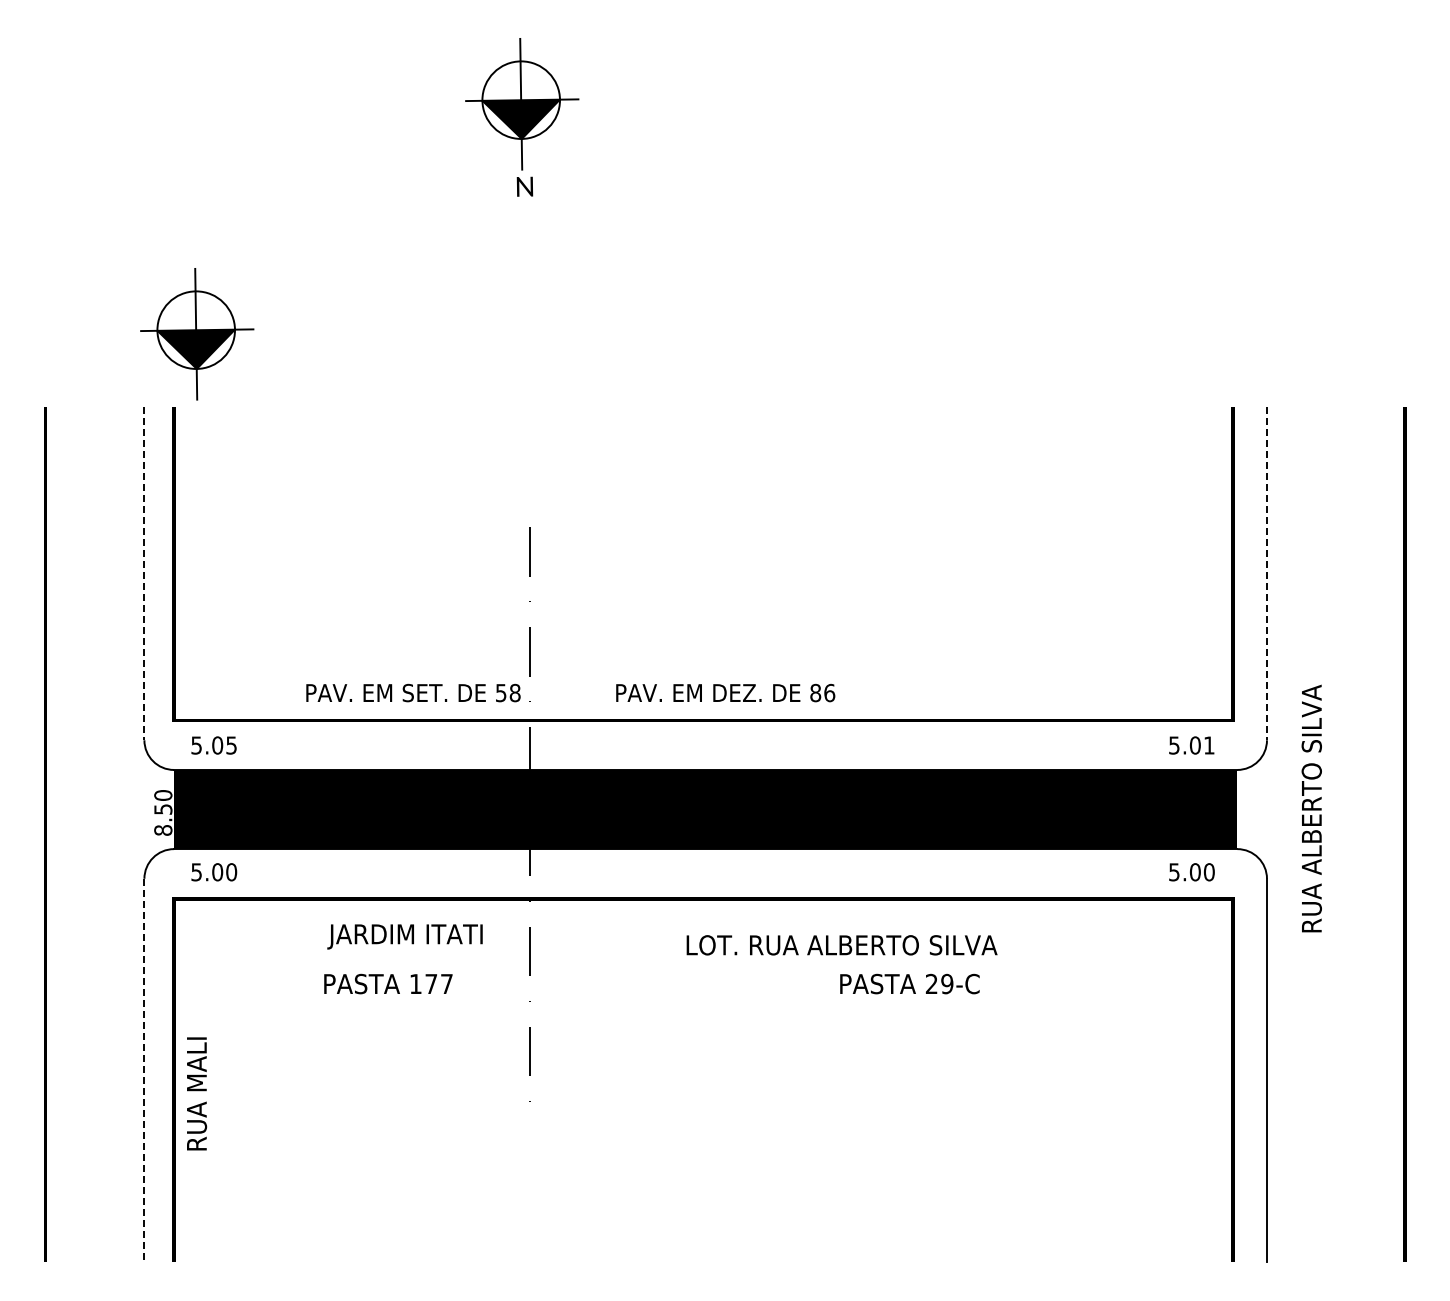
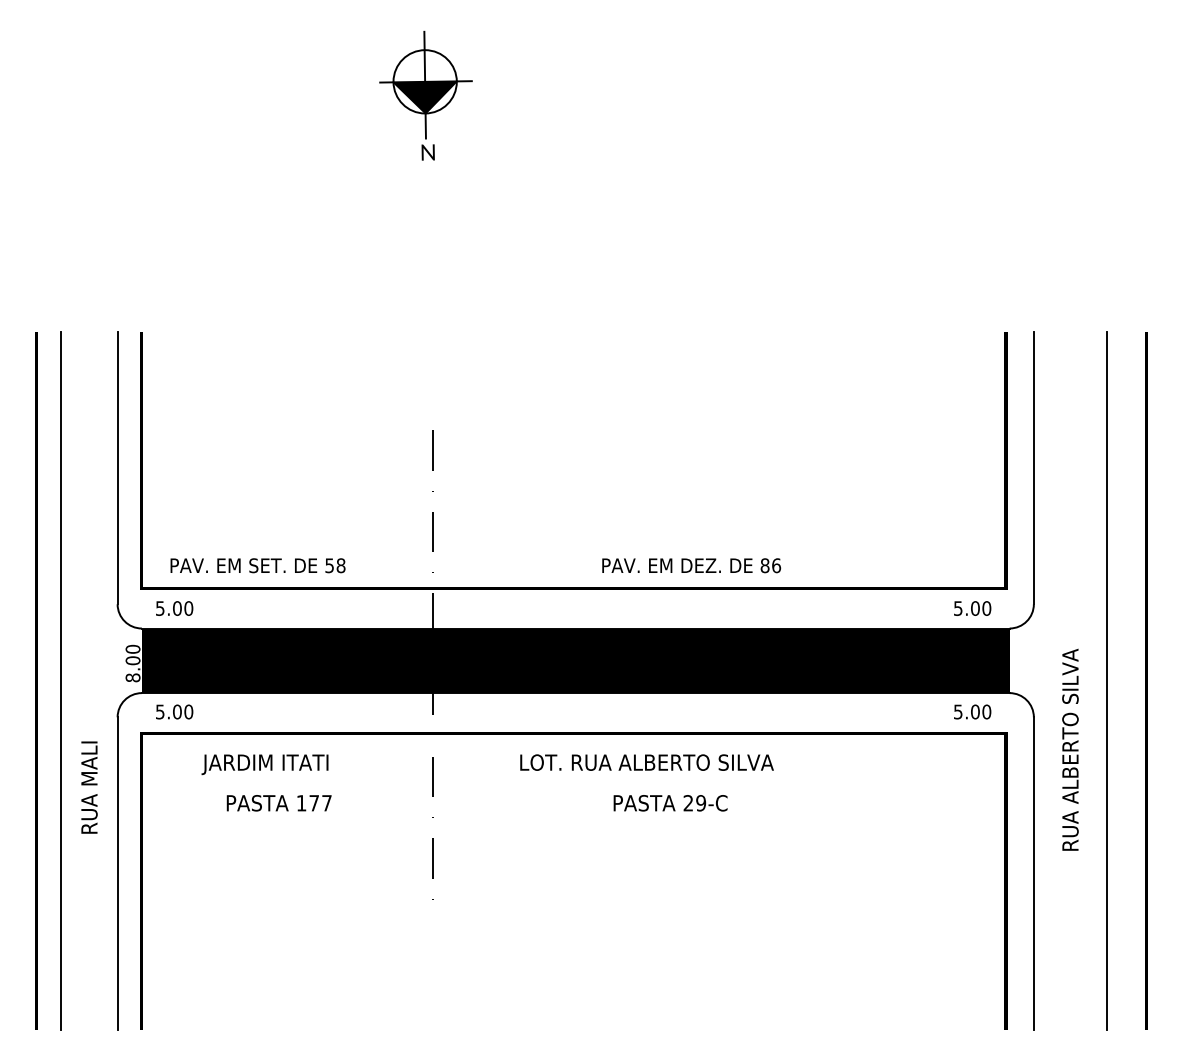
part: (197, 334) -> (160, 273), removed
line: (144, 573) -> (117, 468), dashed -> solid
line: (1266, 573) -> (1033, 468), dashed -> solid
text: (413, 692) -> (258, 565), moved
text: (725, 692) -> (691, 565), moved
text: (231, 745) -> (188, 608), 5.05 -> 5.00
text: (1208, 745) -> (986, 608), 5.01 -> 5.00
text: (1311, 808) -> (1070, 749), moved
text: (163, 809) -> (133, 660), 8.50 -> 8.00
line: (75, 834) -> (61, 681), added
line: (1356, 834) -> (1106, 681), added
text: (404, 936) -> (264, 764), moved
text: (841, 945) -> (646, 762), moved
text: (388, 983) -> (279, 802), moved
text: (909, 983) -> (670, 802), moved
line: (144, 1070) -> (117, 873), dashed -> solid
text: (197, 1093) -> (89, 787), moved

